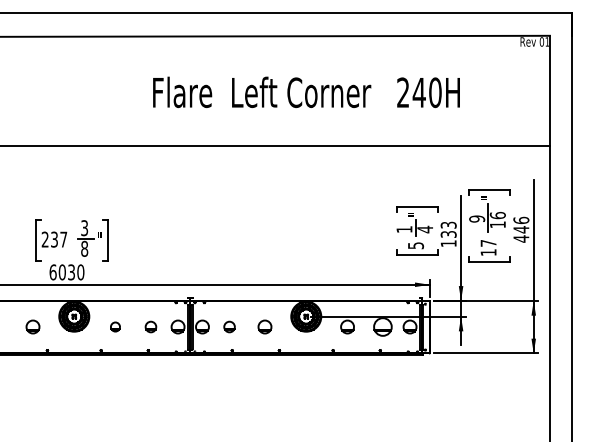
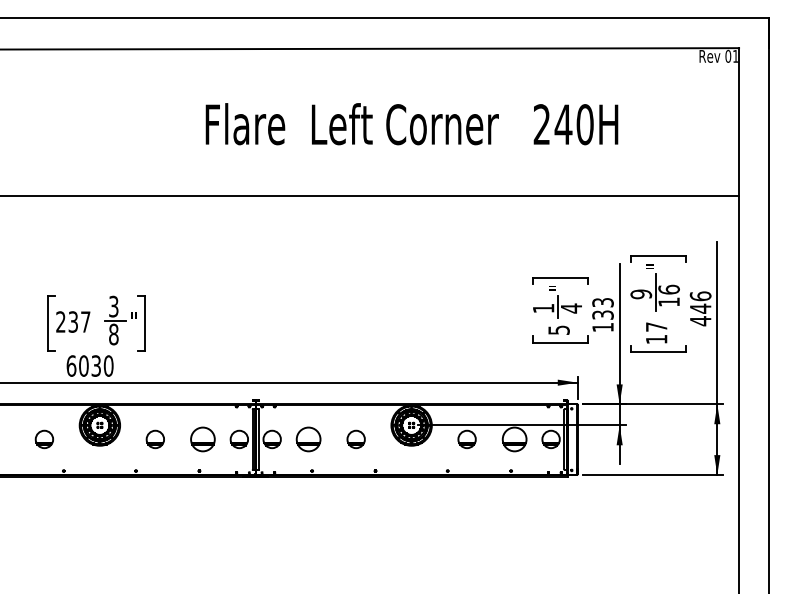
part: (114, 327) -> (154, 439), size x1.43
part: (150, 327) -> (202, 439), size x1.67
part: (229, 327) -> (308, 439), size x1.67

